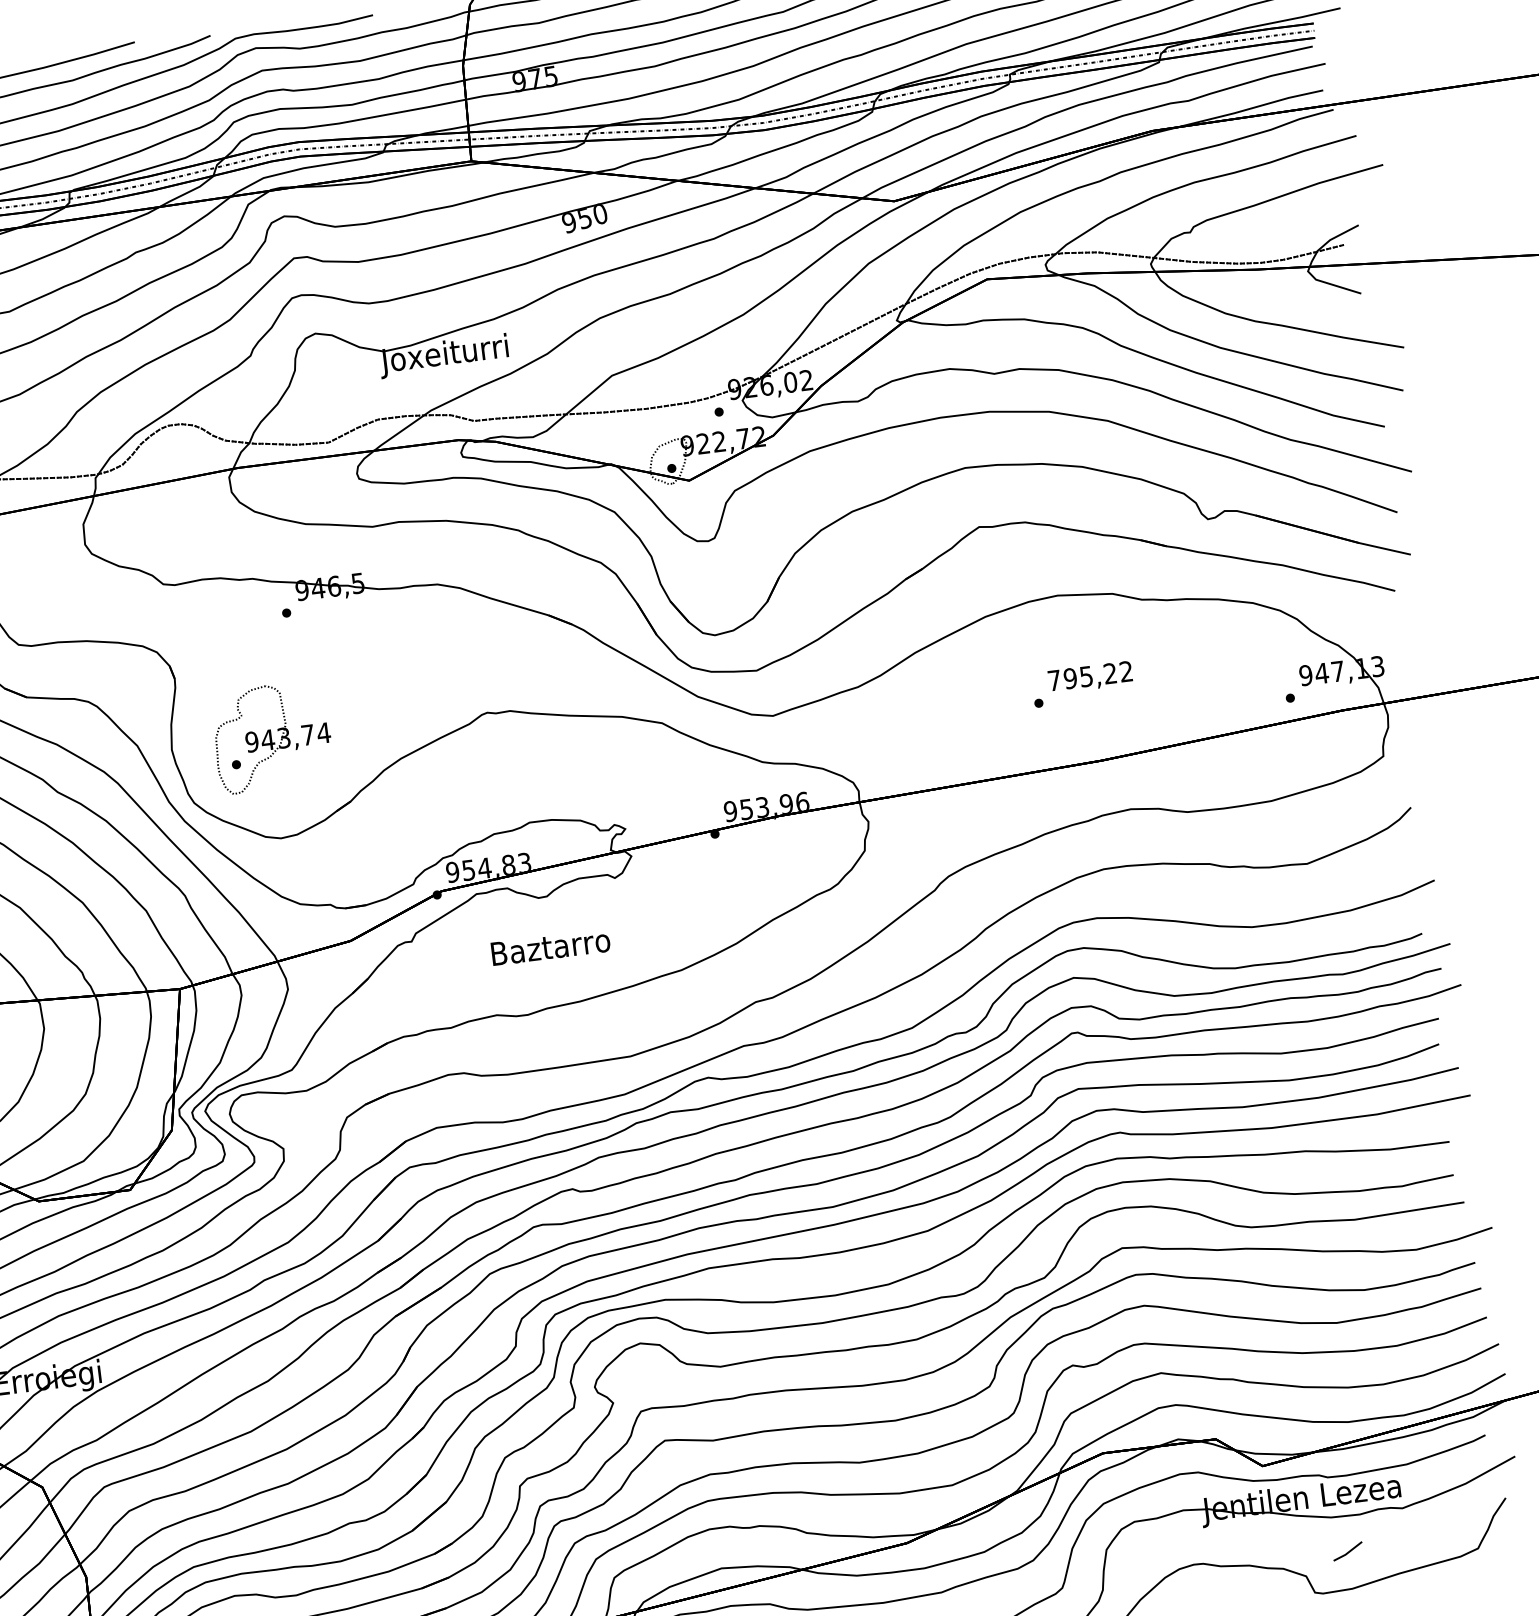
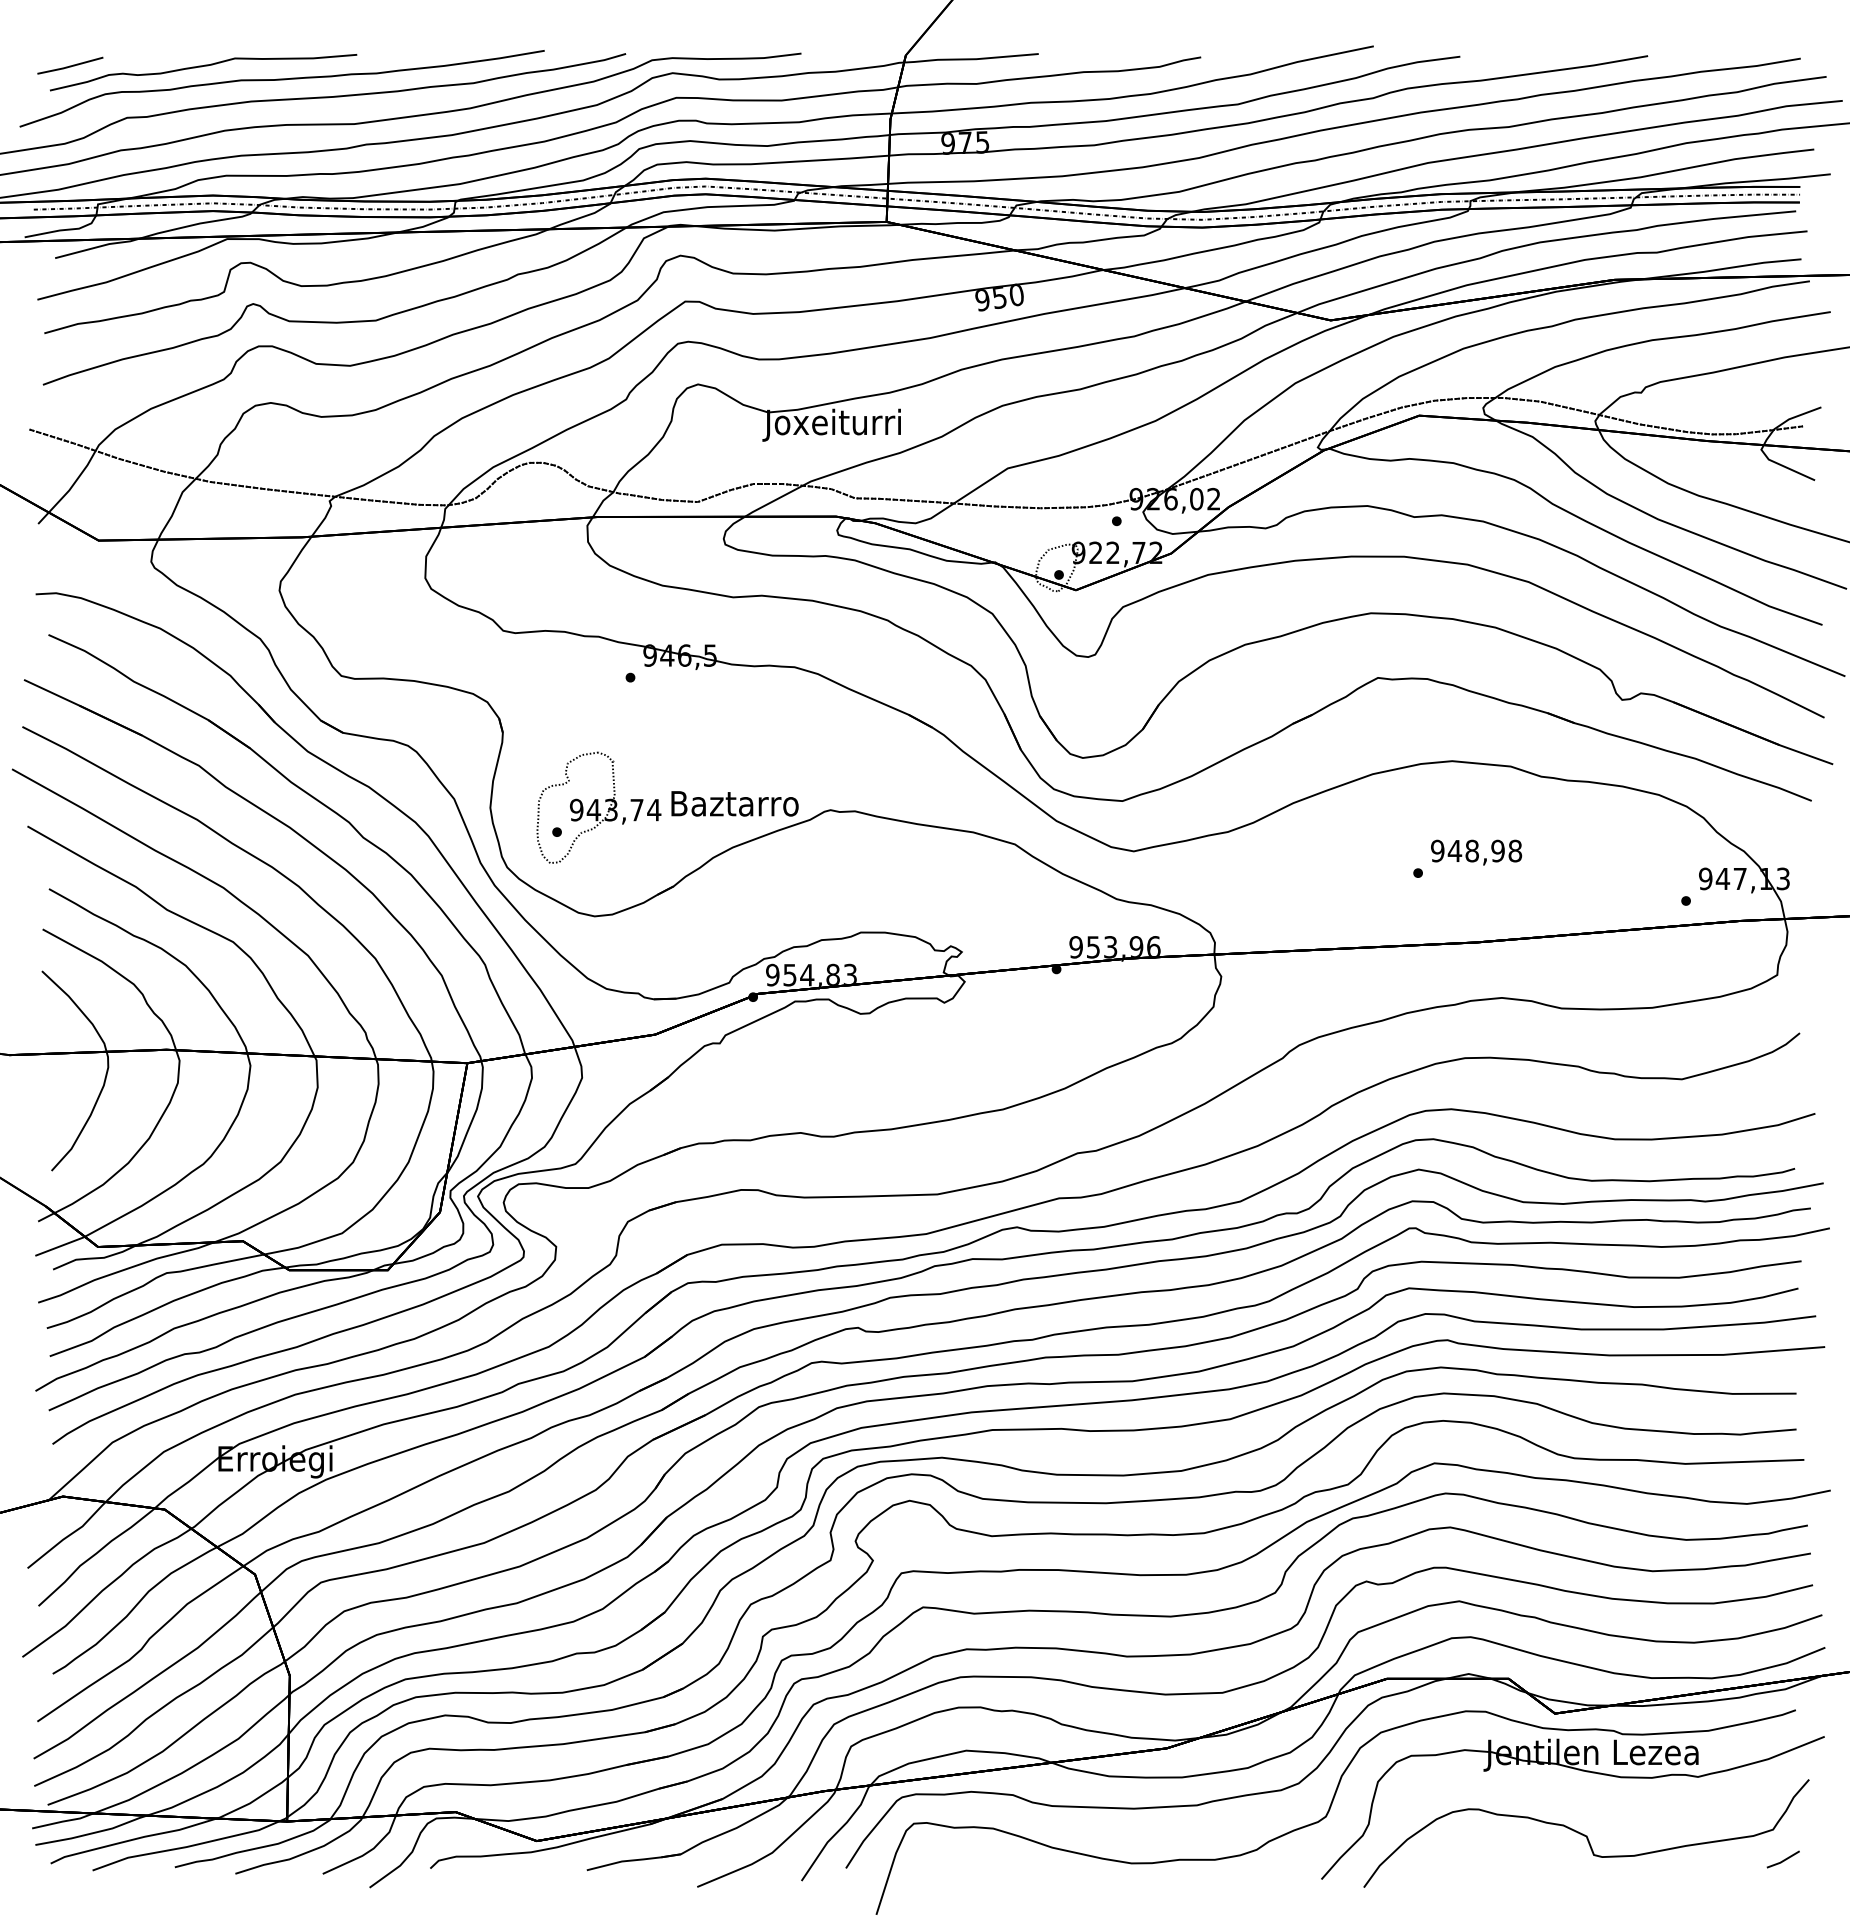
text: (1090, 675) -> (1476, 850), 795,22 -> 948,98
text: (550, 947) -> (734, 803), moved
line: (1348, 1551) -> (1783, 1859), moved

